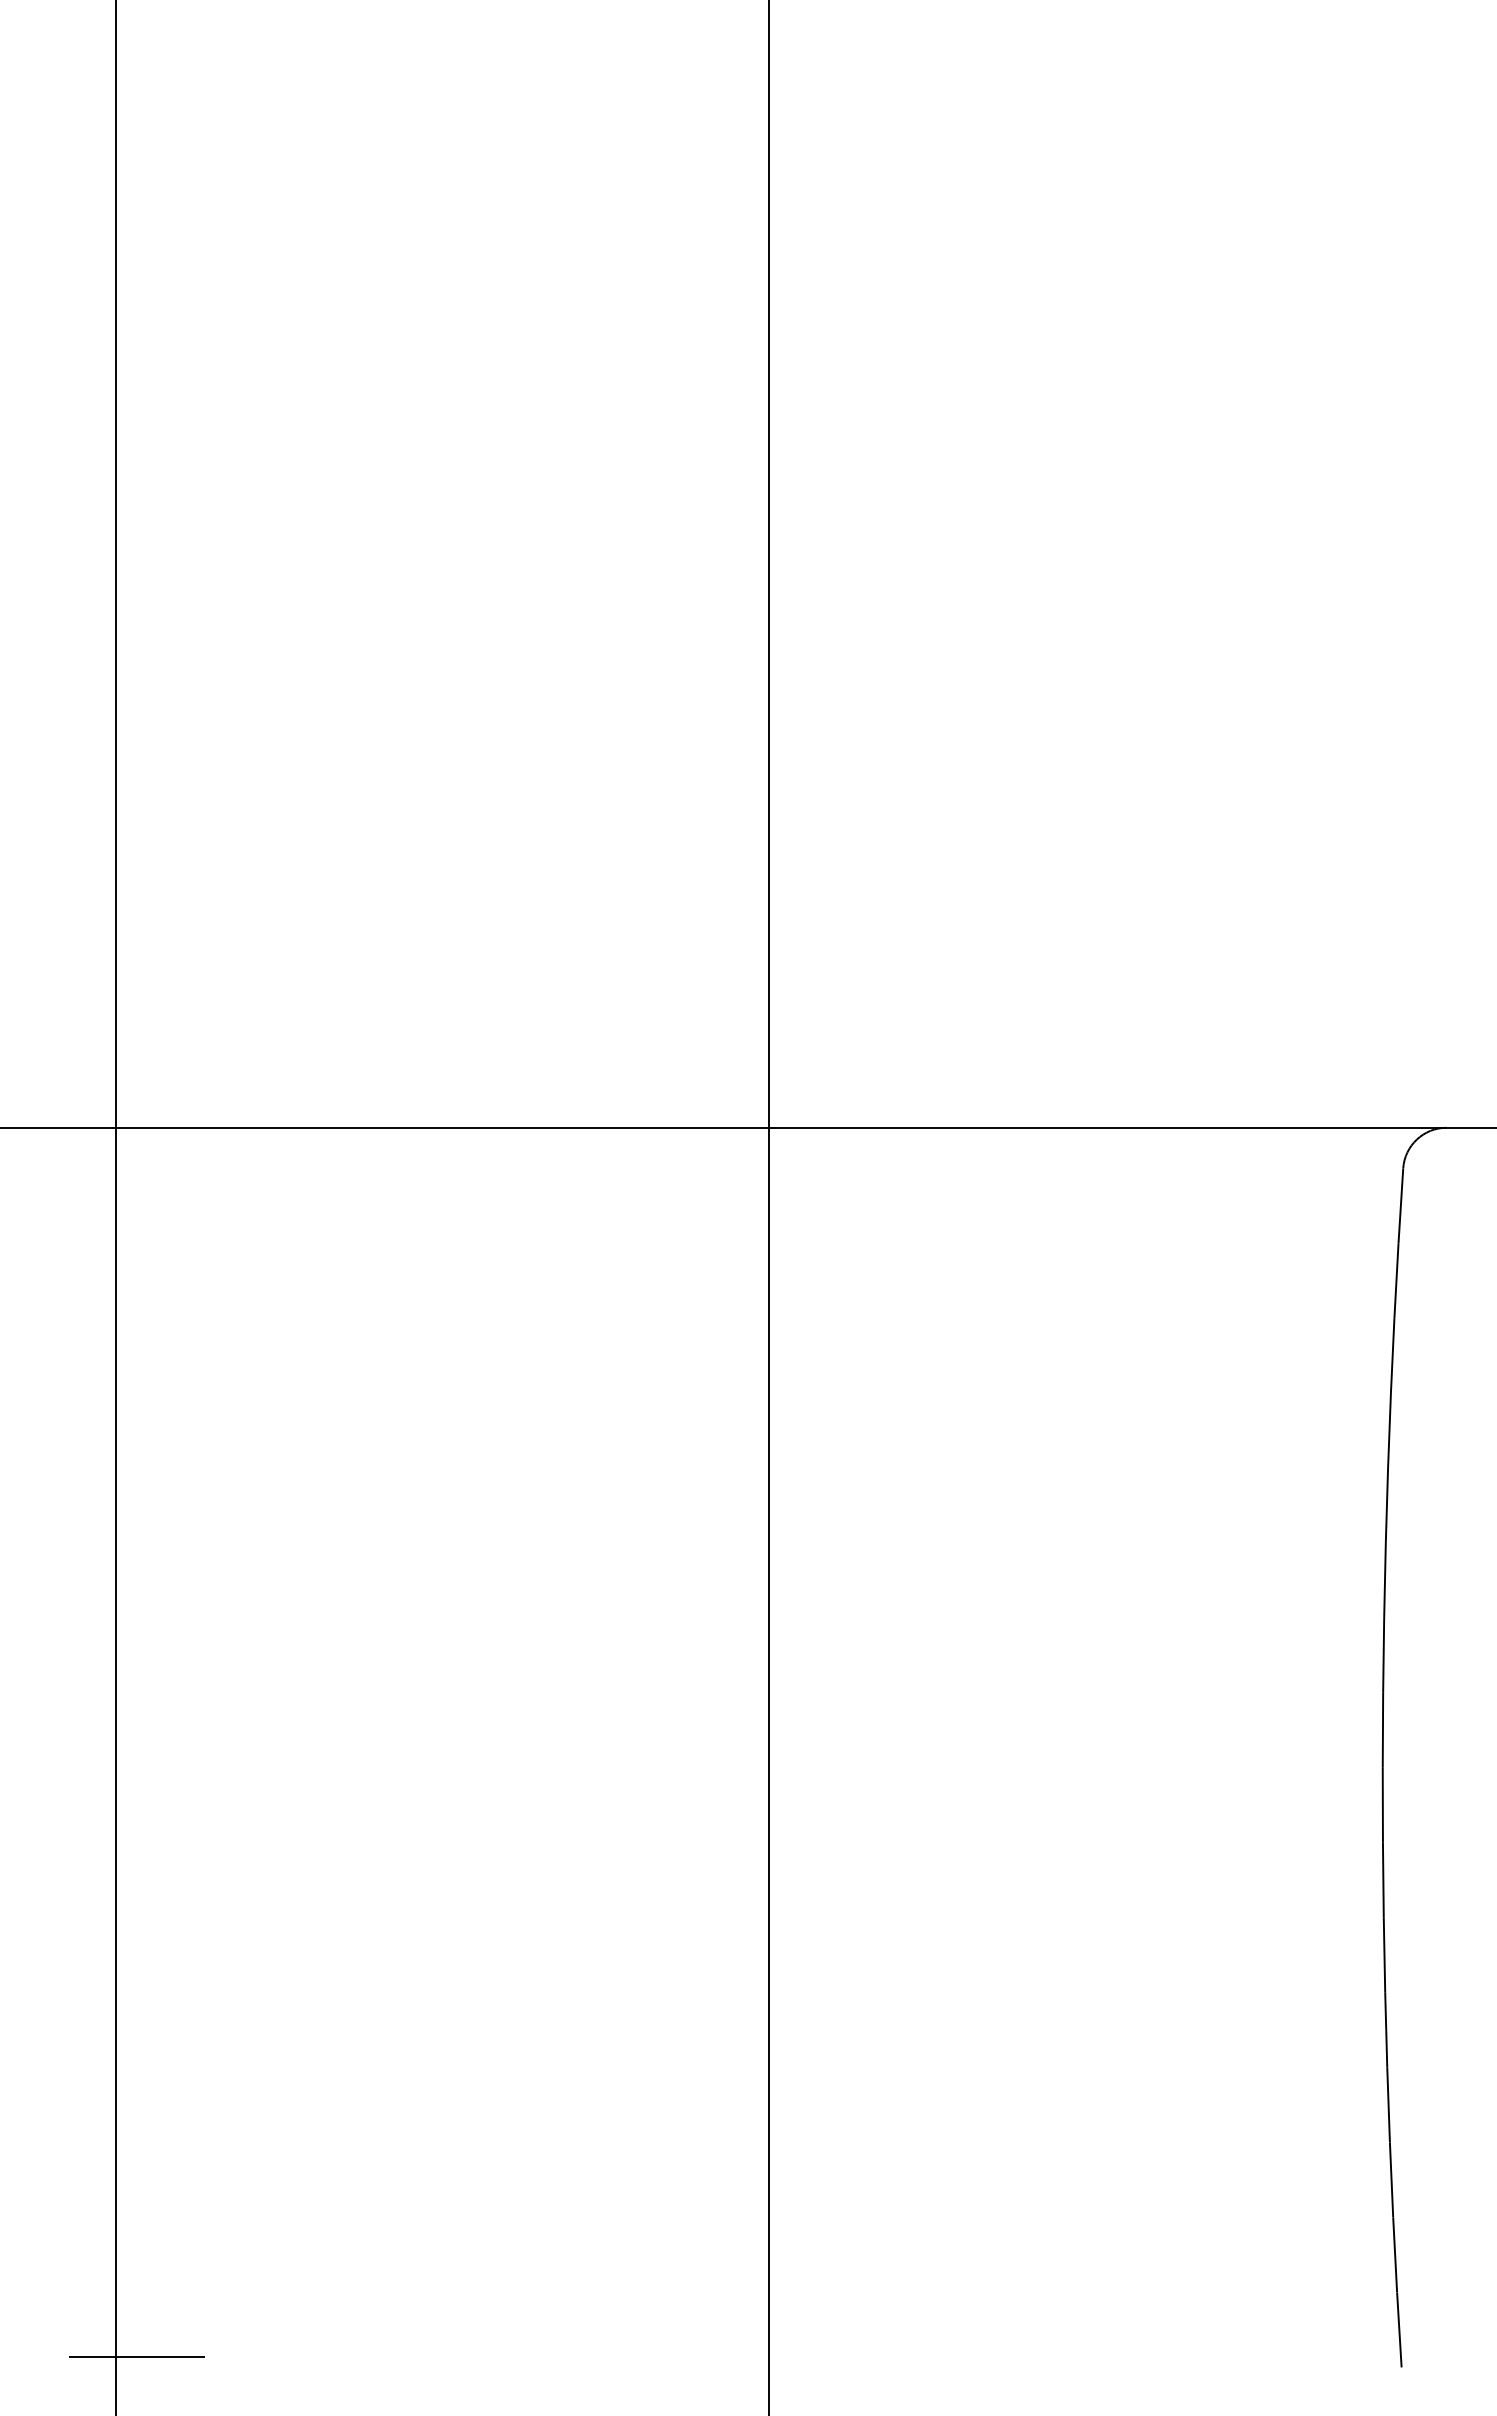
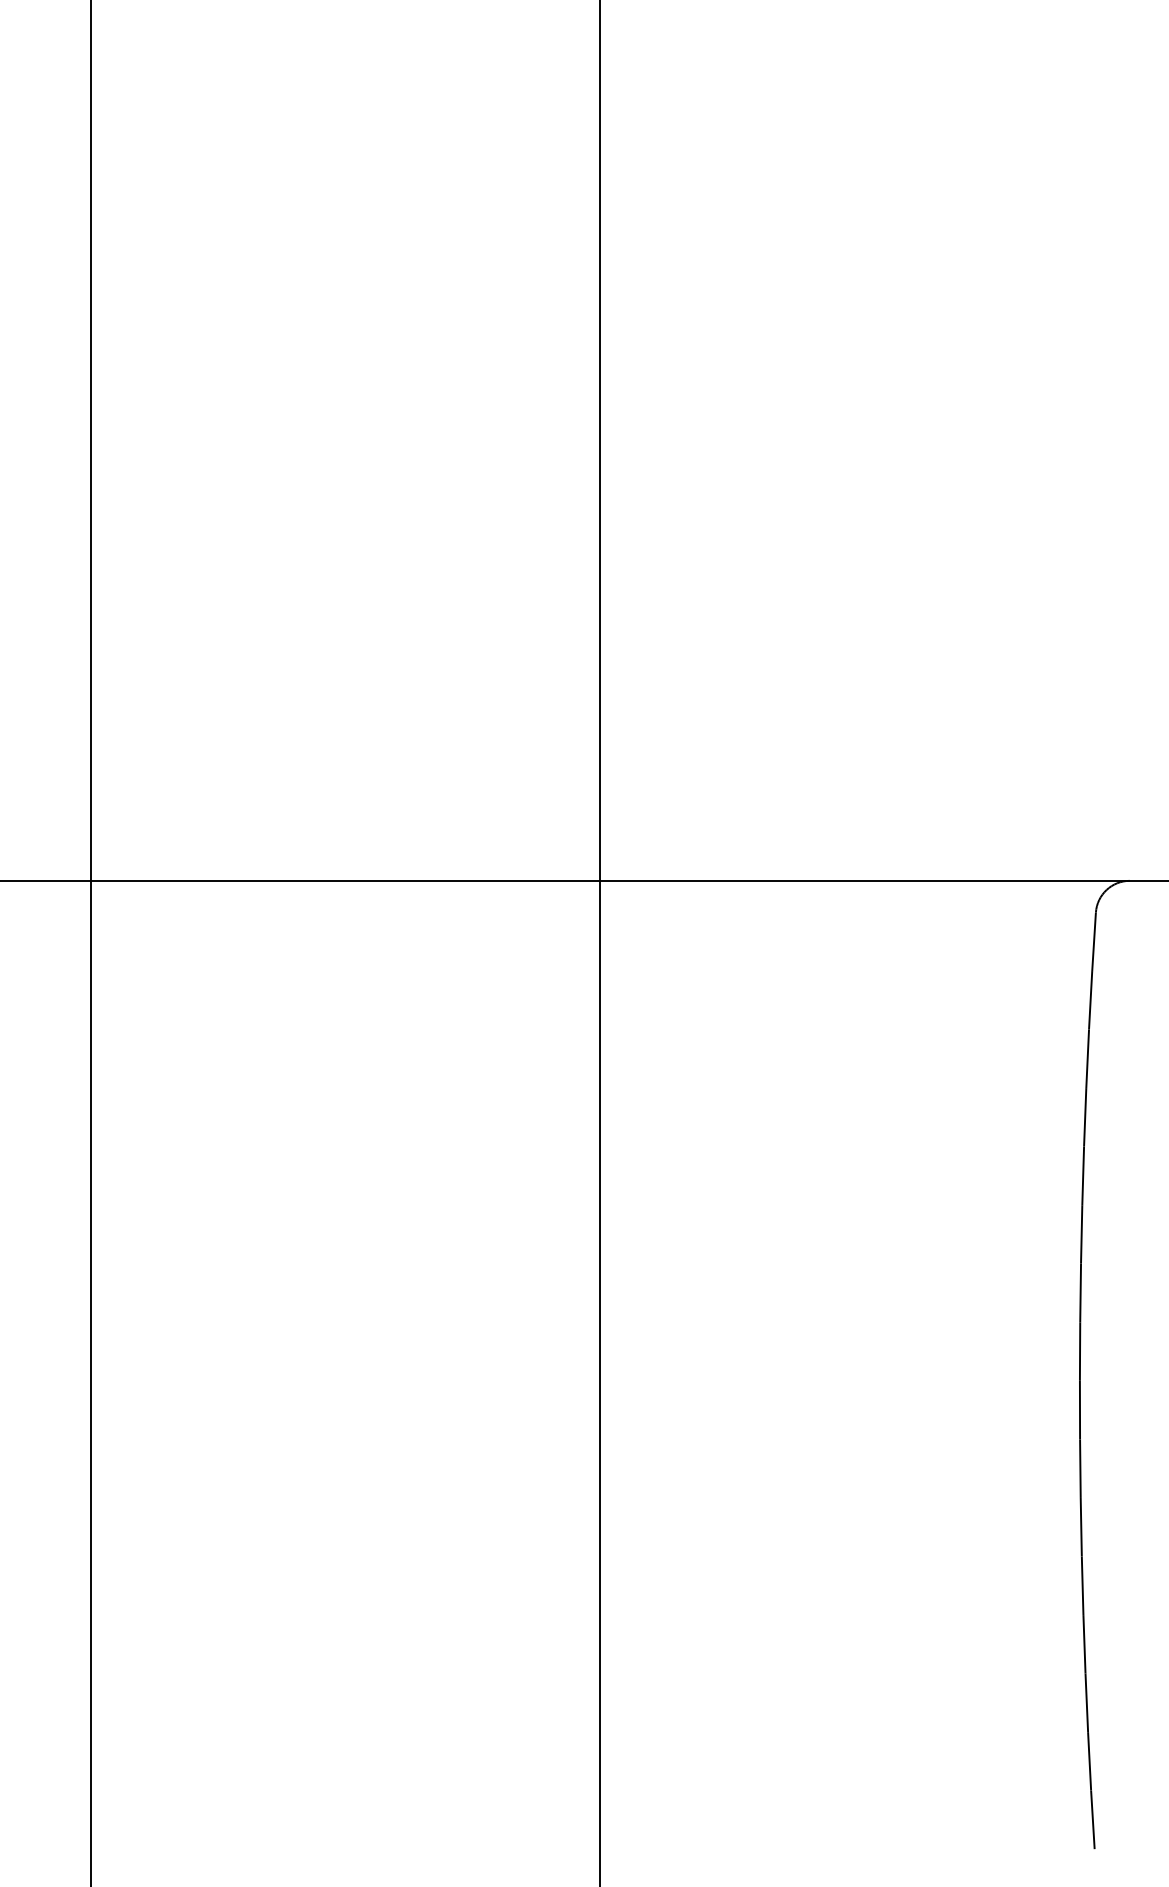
line: (136, 2356) -> (106, 1840), removed

